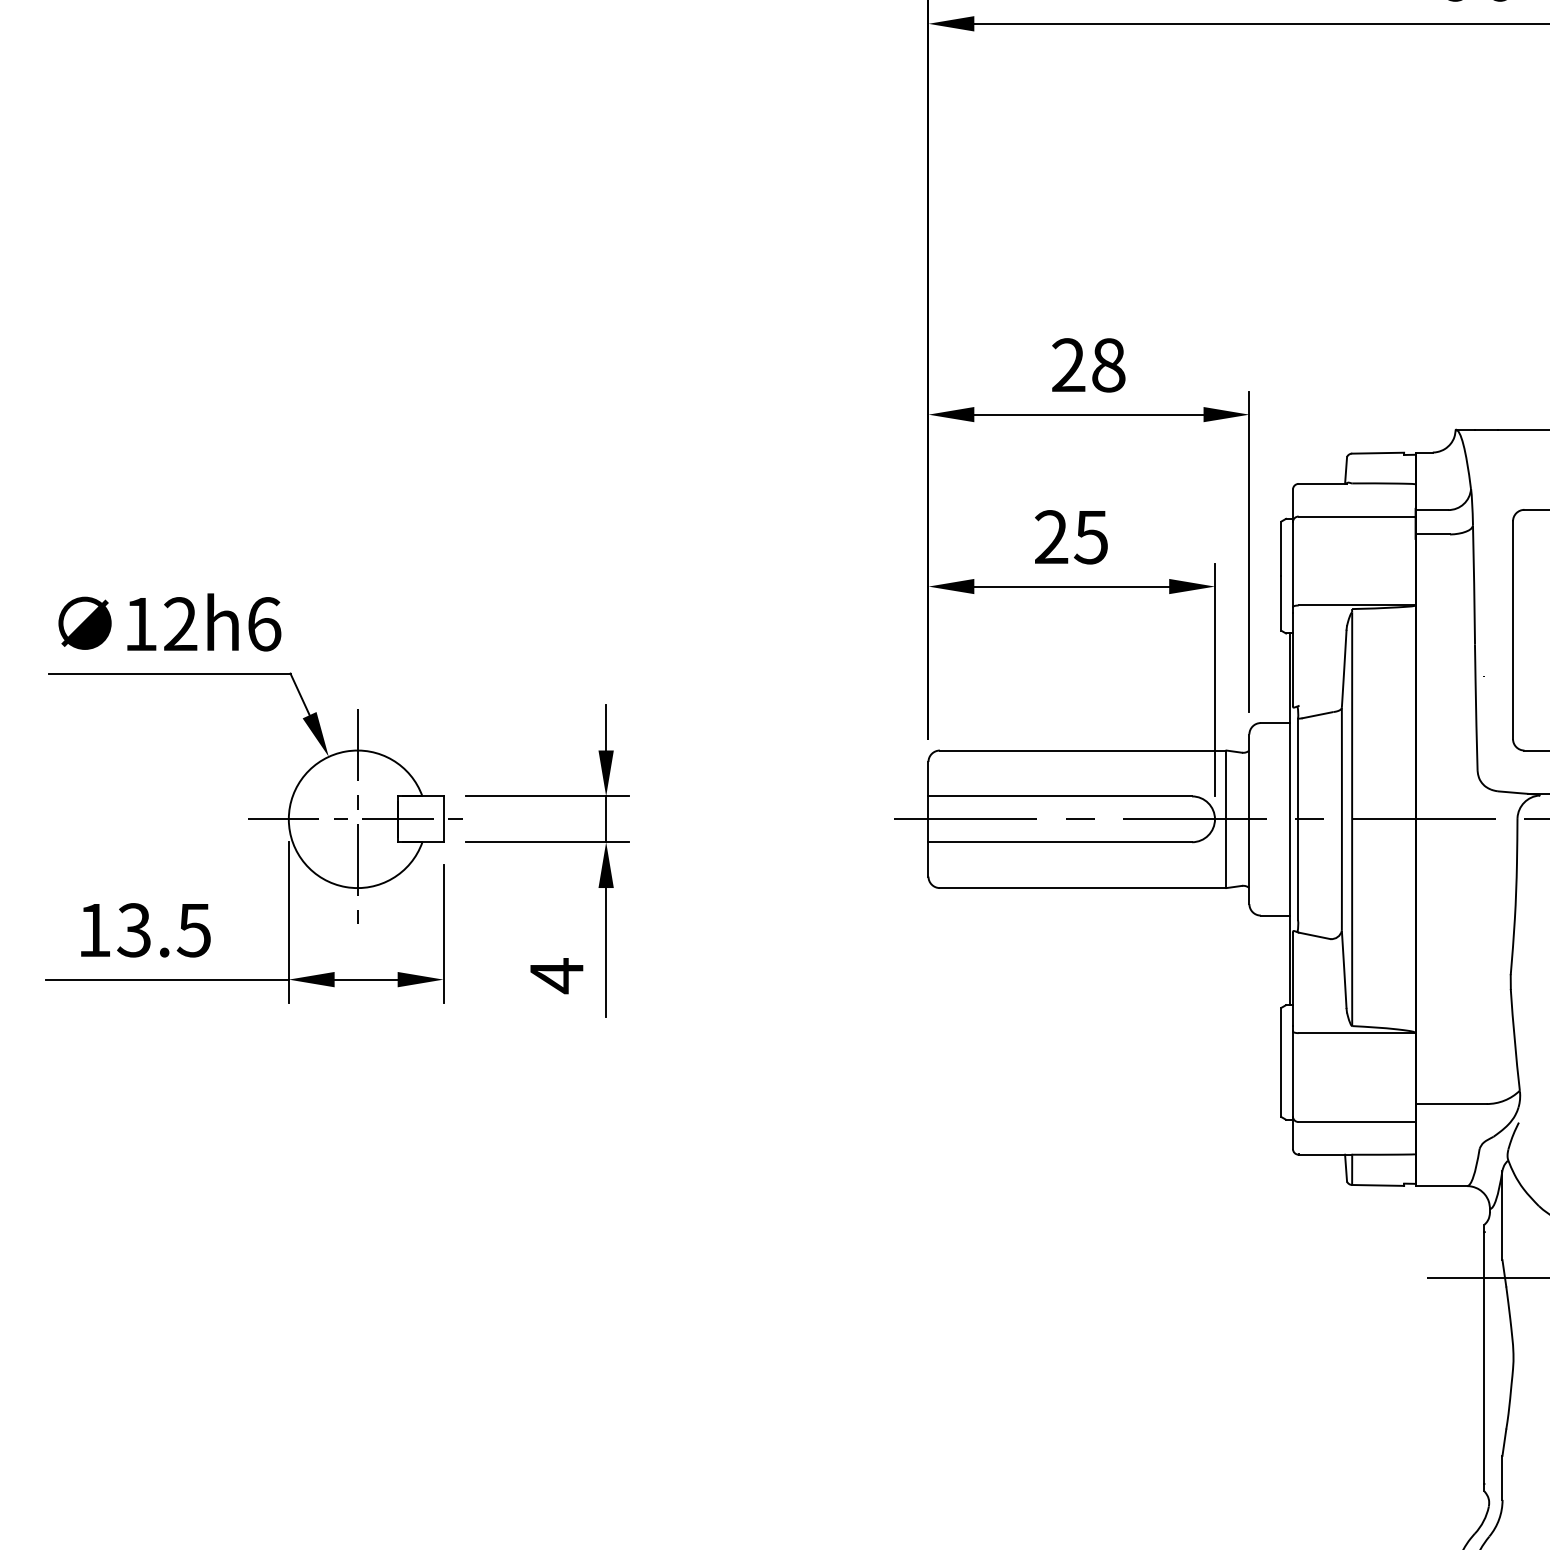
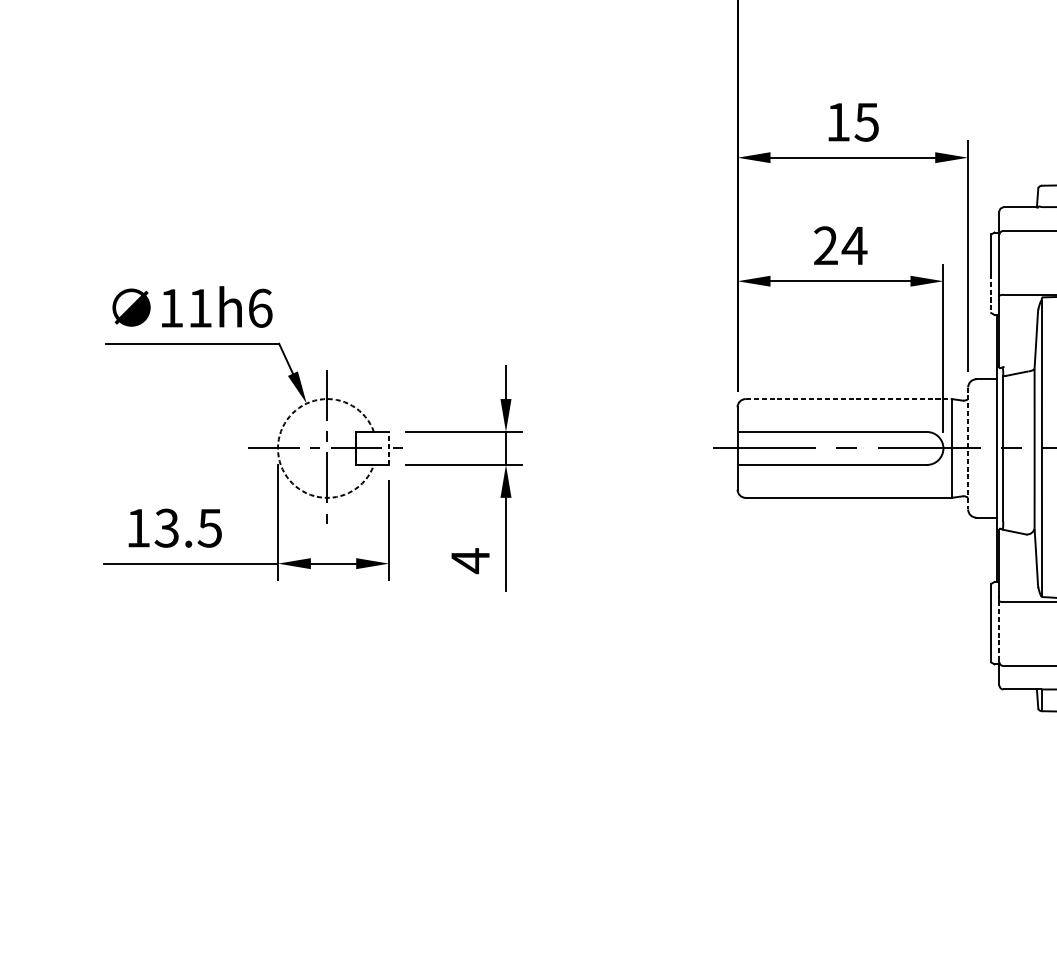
text: (1088, 365) -> (852, 122), 28 -> 15
text: (1091, 537) -> (854, 245), 25 -> 24
line: (1281, 604) -> (991, 294), solid -> dashed
text: (180, 623) -> (200, 307), 12h6 -> 11h6
line: (1083, 750) -> (848, 399), solid -> dashed
arc: (288, 819) -> (277, 448), solid -> dashed
line: (443, 819) -> (389, 448), solid -> dashed
line: (1249, 819) -> (968, 448), solid -> dashed
line: (1292, 1074) -> (999, 631), solid -> dashed

